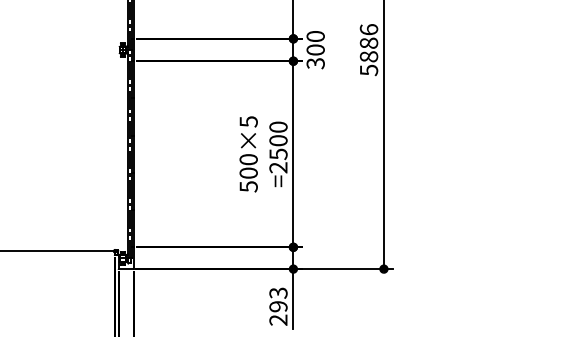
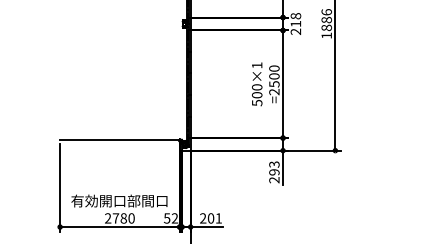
text: (314, 50) -> (295, 24), 300 -> 218
text: (368, 69) -> (326, 35), 5886 -> 1886
text: (249, 121) -> (257, 65), 500×5 -> 500×1

